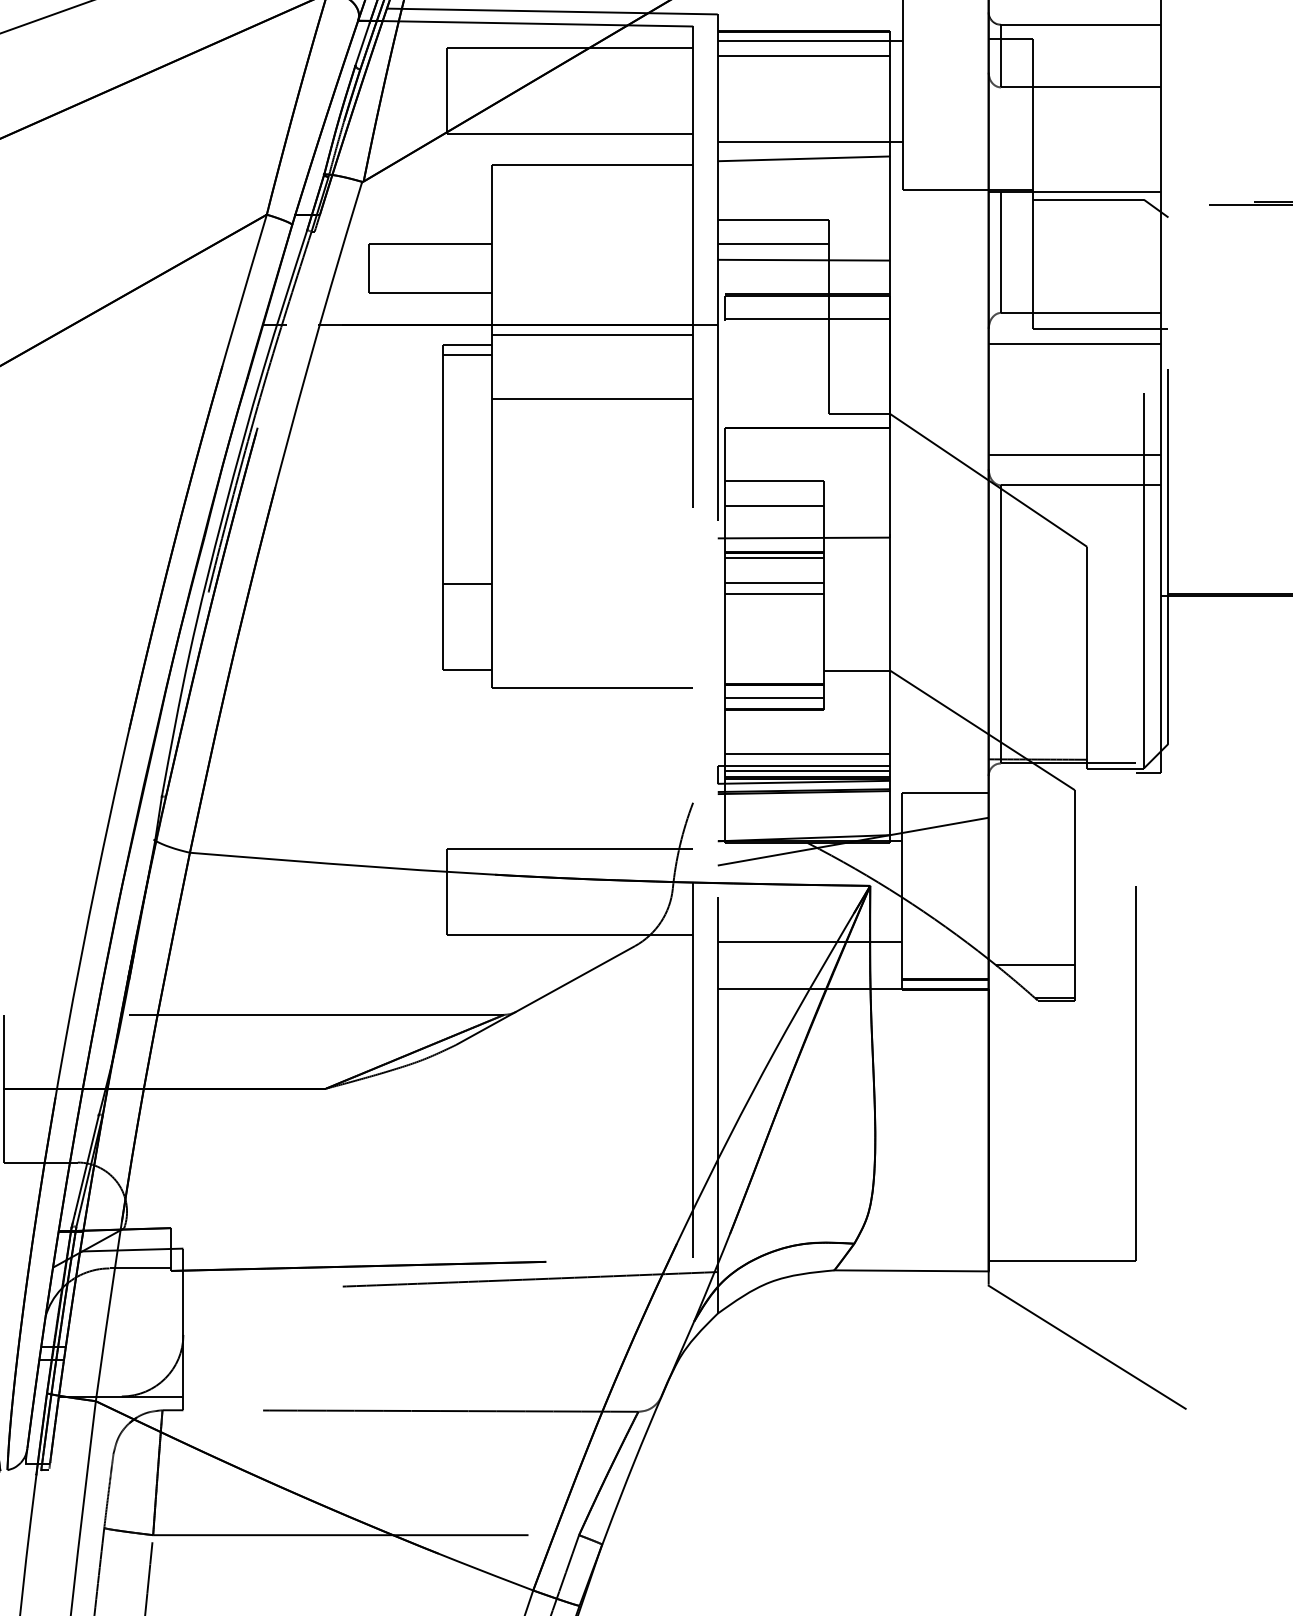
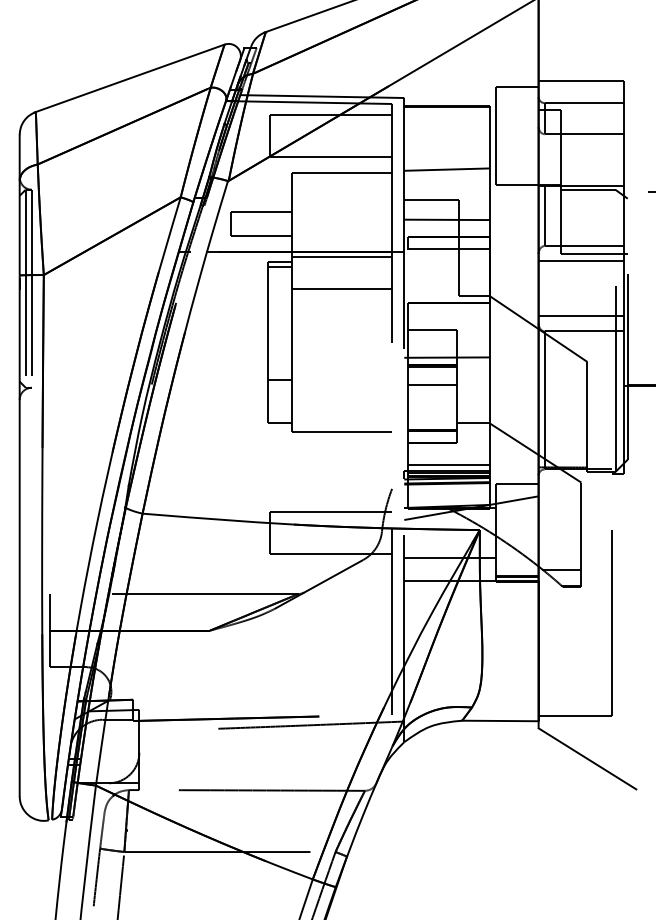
line: (808, 41) -> (449, 111), removed
line: (802, 55) -> (446, 118), removed
line: (808, 142) -> (449, 161), removed
line: (772, 245) -> (431, 212), removed
line: (772, 505) -> (431, 341), removed
line: (772, 582) -> (431, 379), removed
line: (772, 699) -> (431, 437), removed

